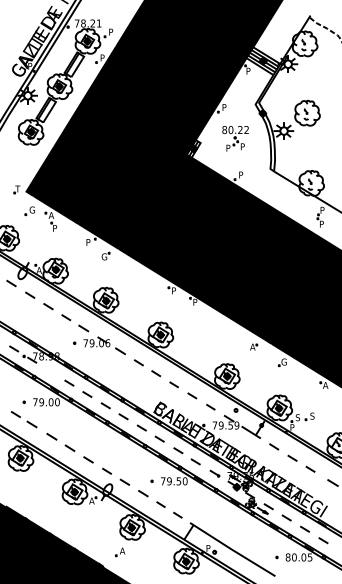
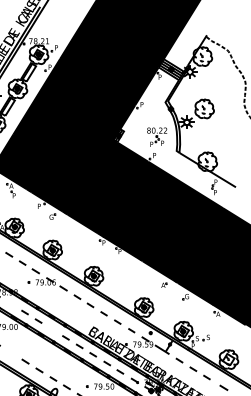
part: (235, 138) -> (157, 137), moved
line: (105, 405) -> (52, 329), removed
line: (51, 436) -> (11, 352), removed

